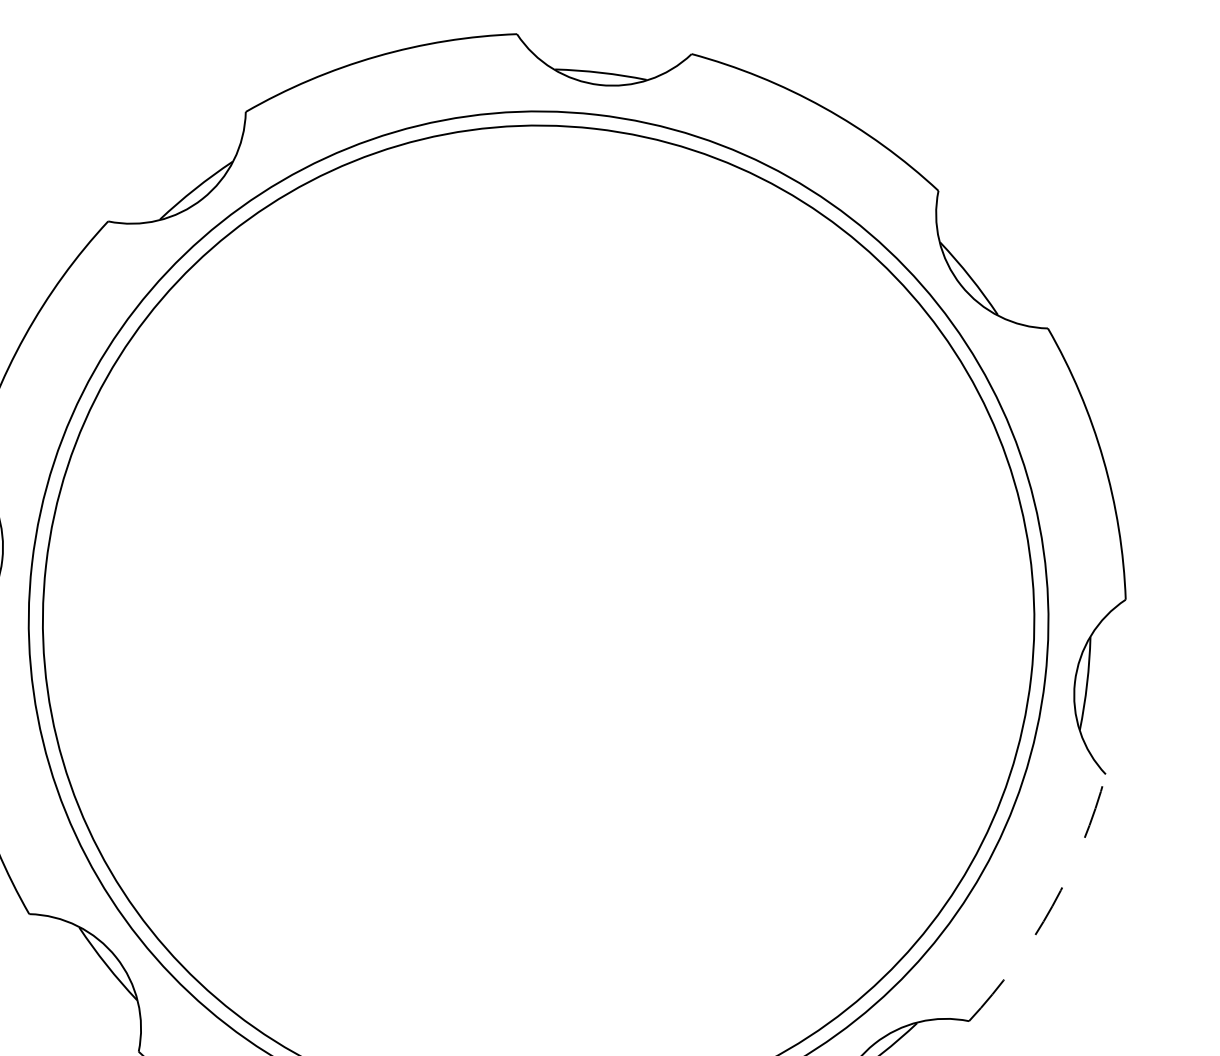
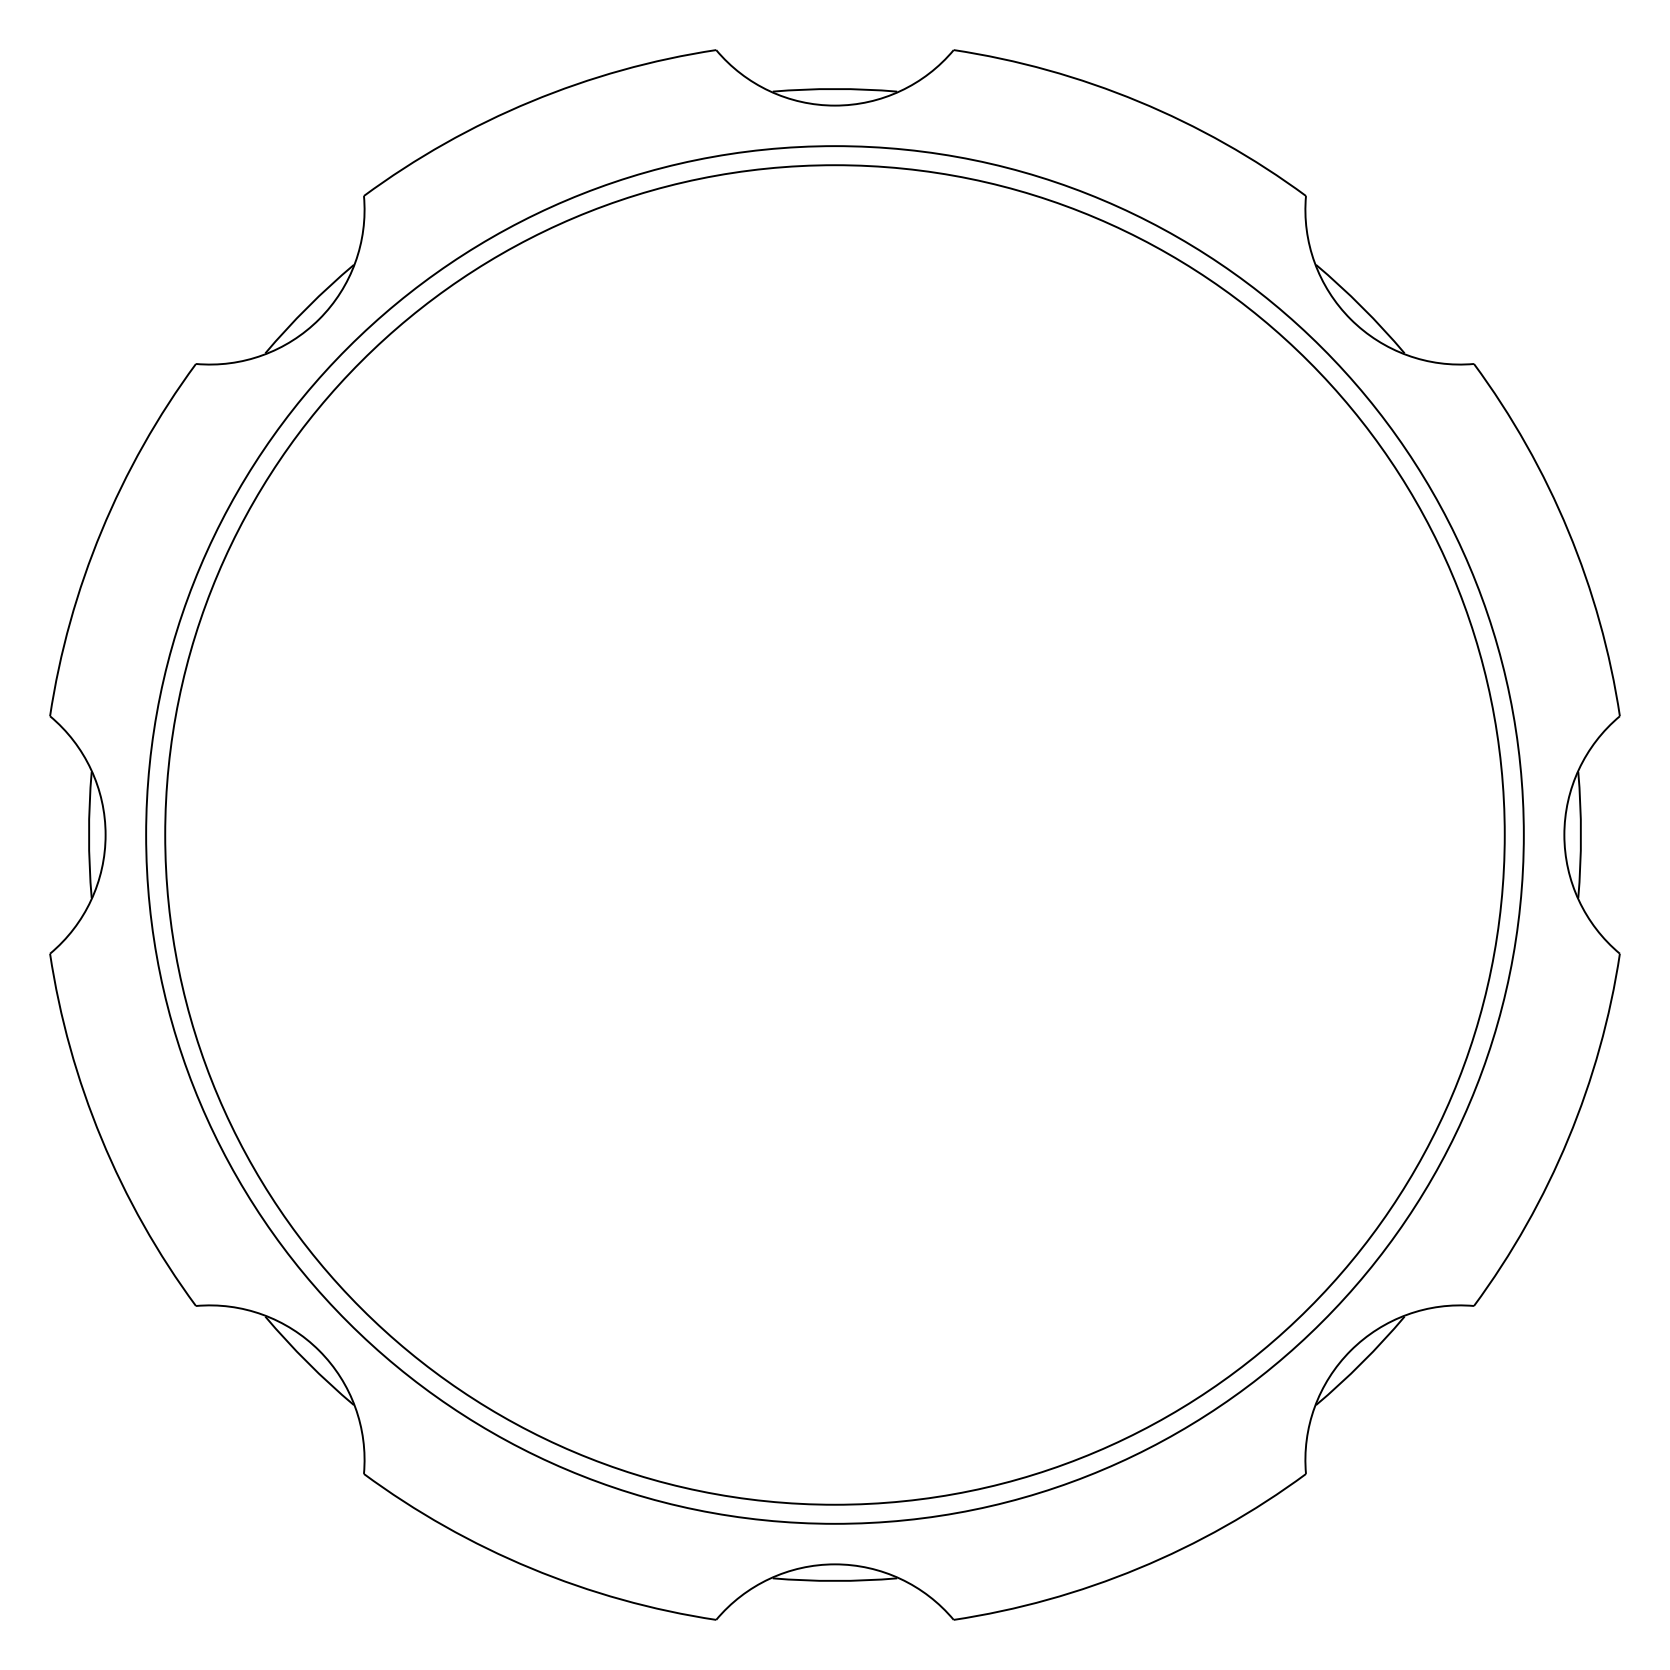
arc: (1052, 905) -> (1568, 1138), dashed -> solid

